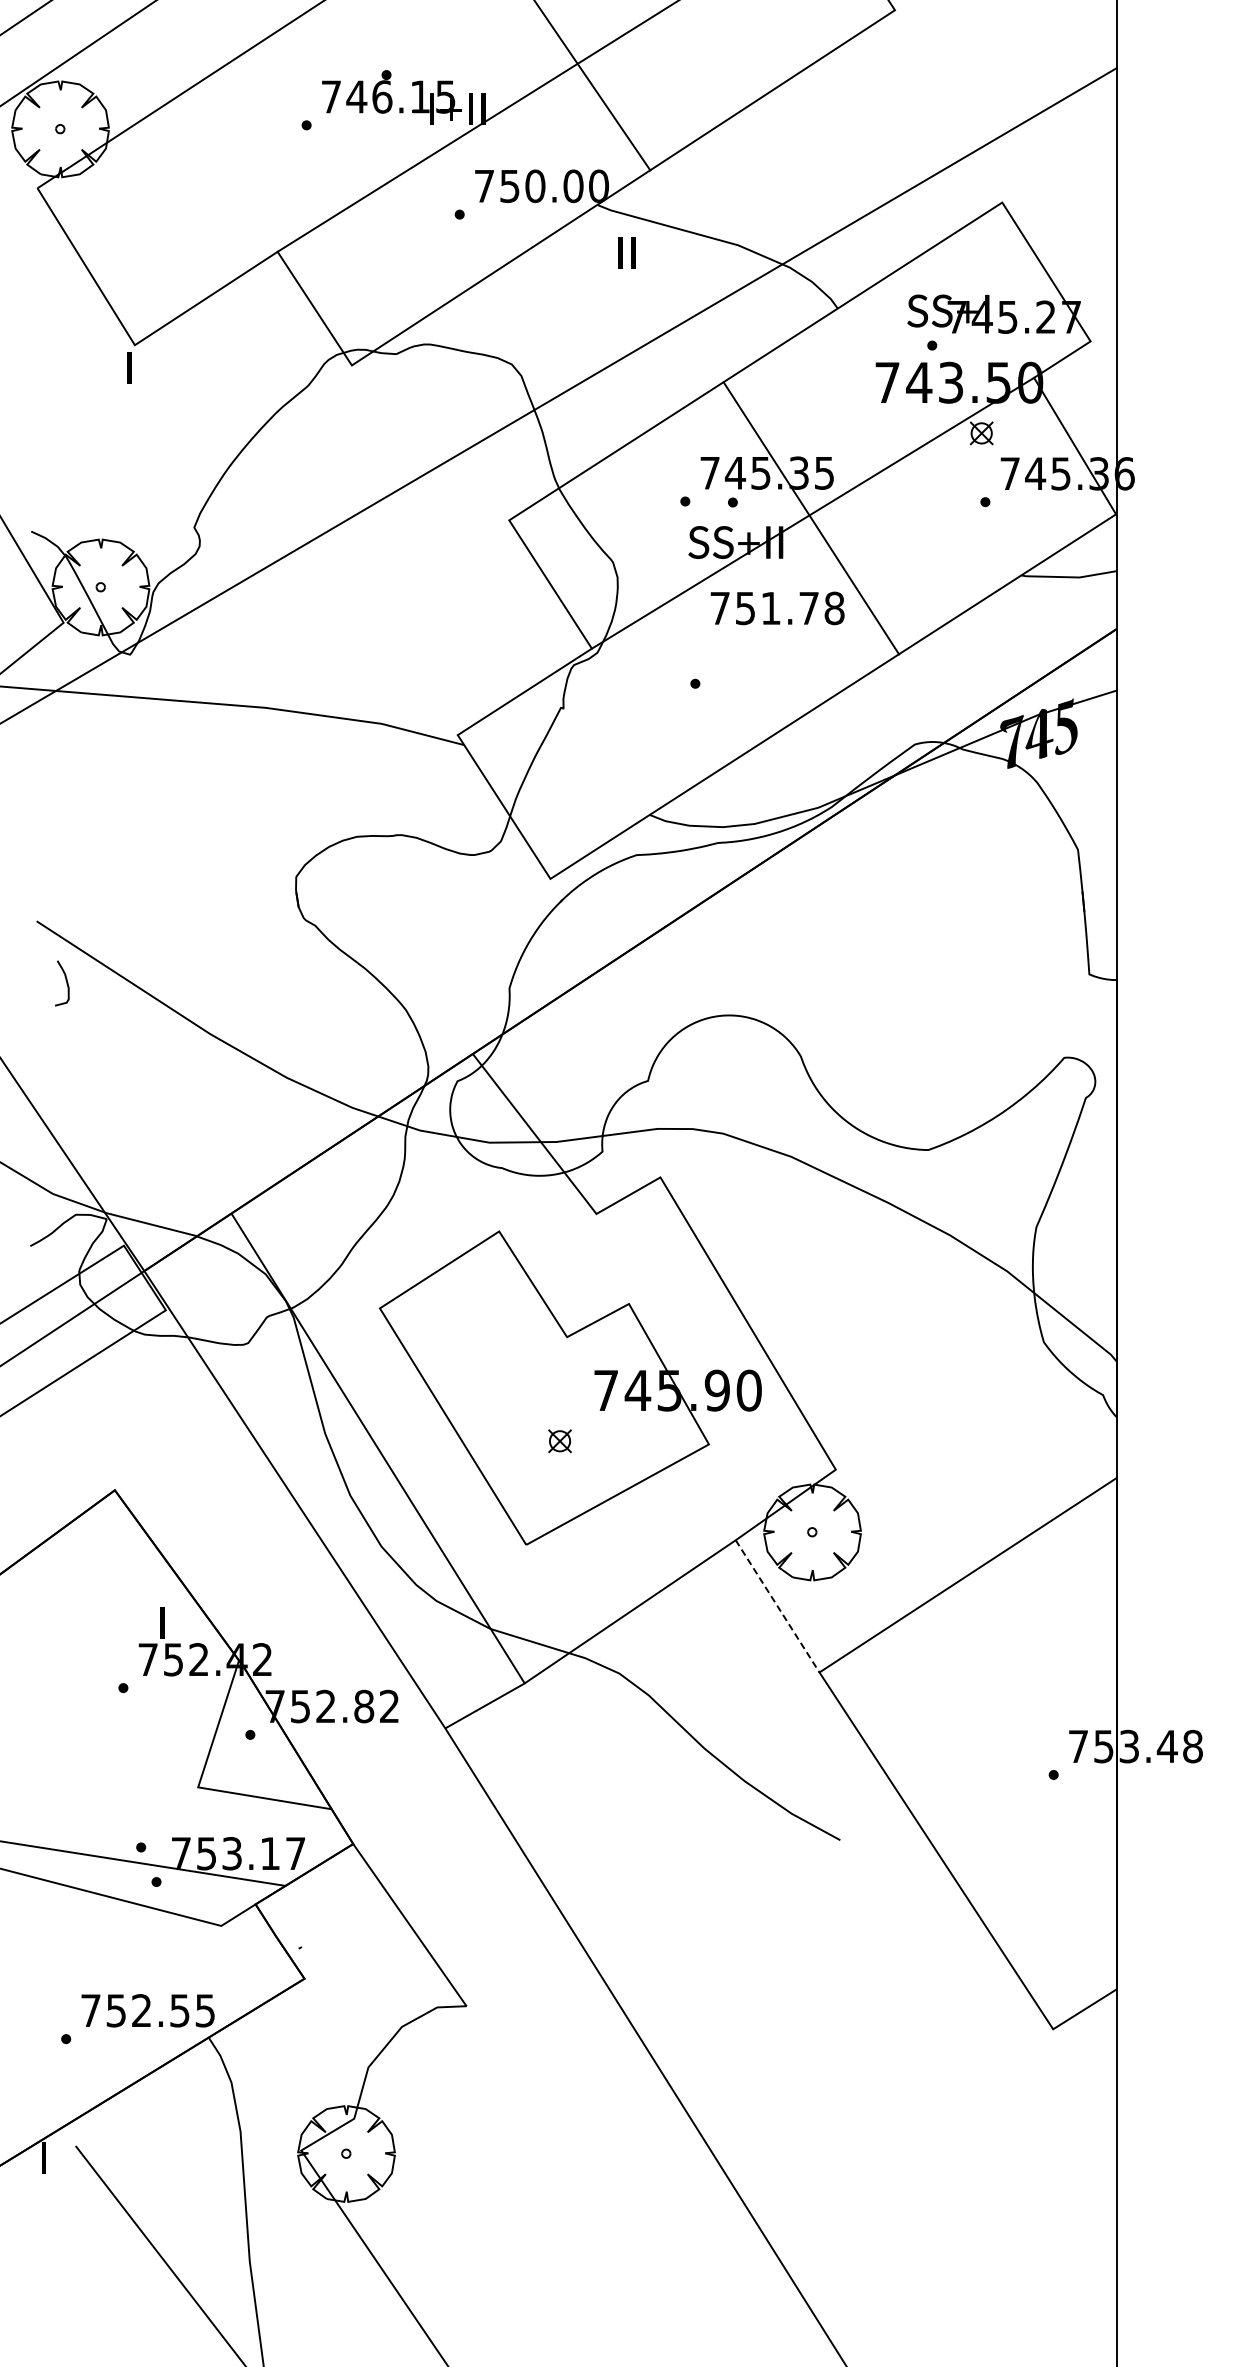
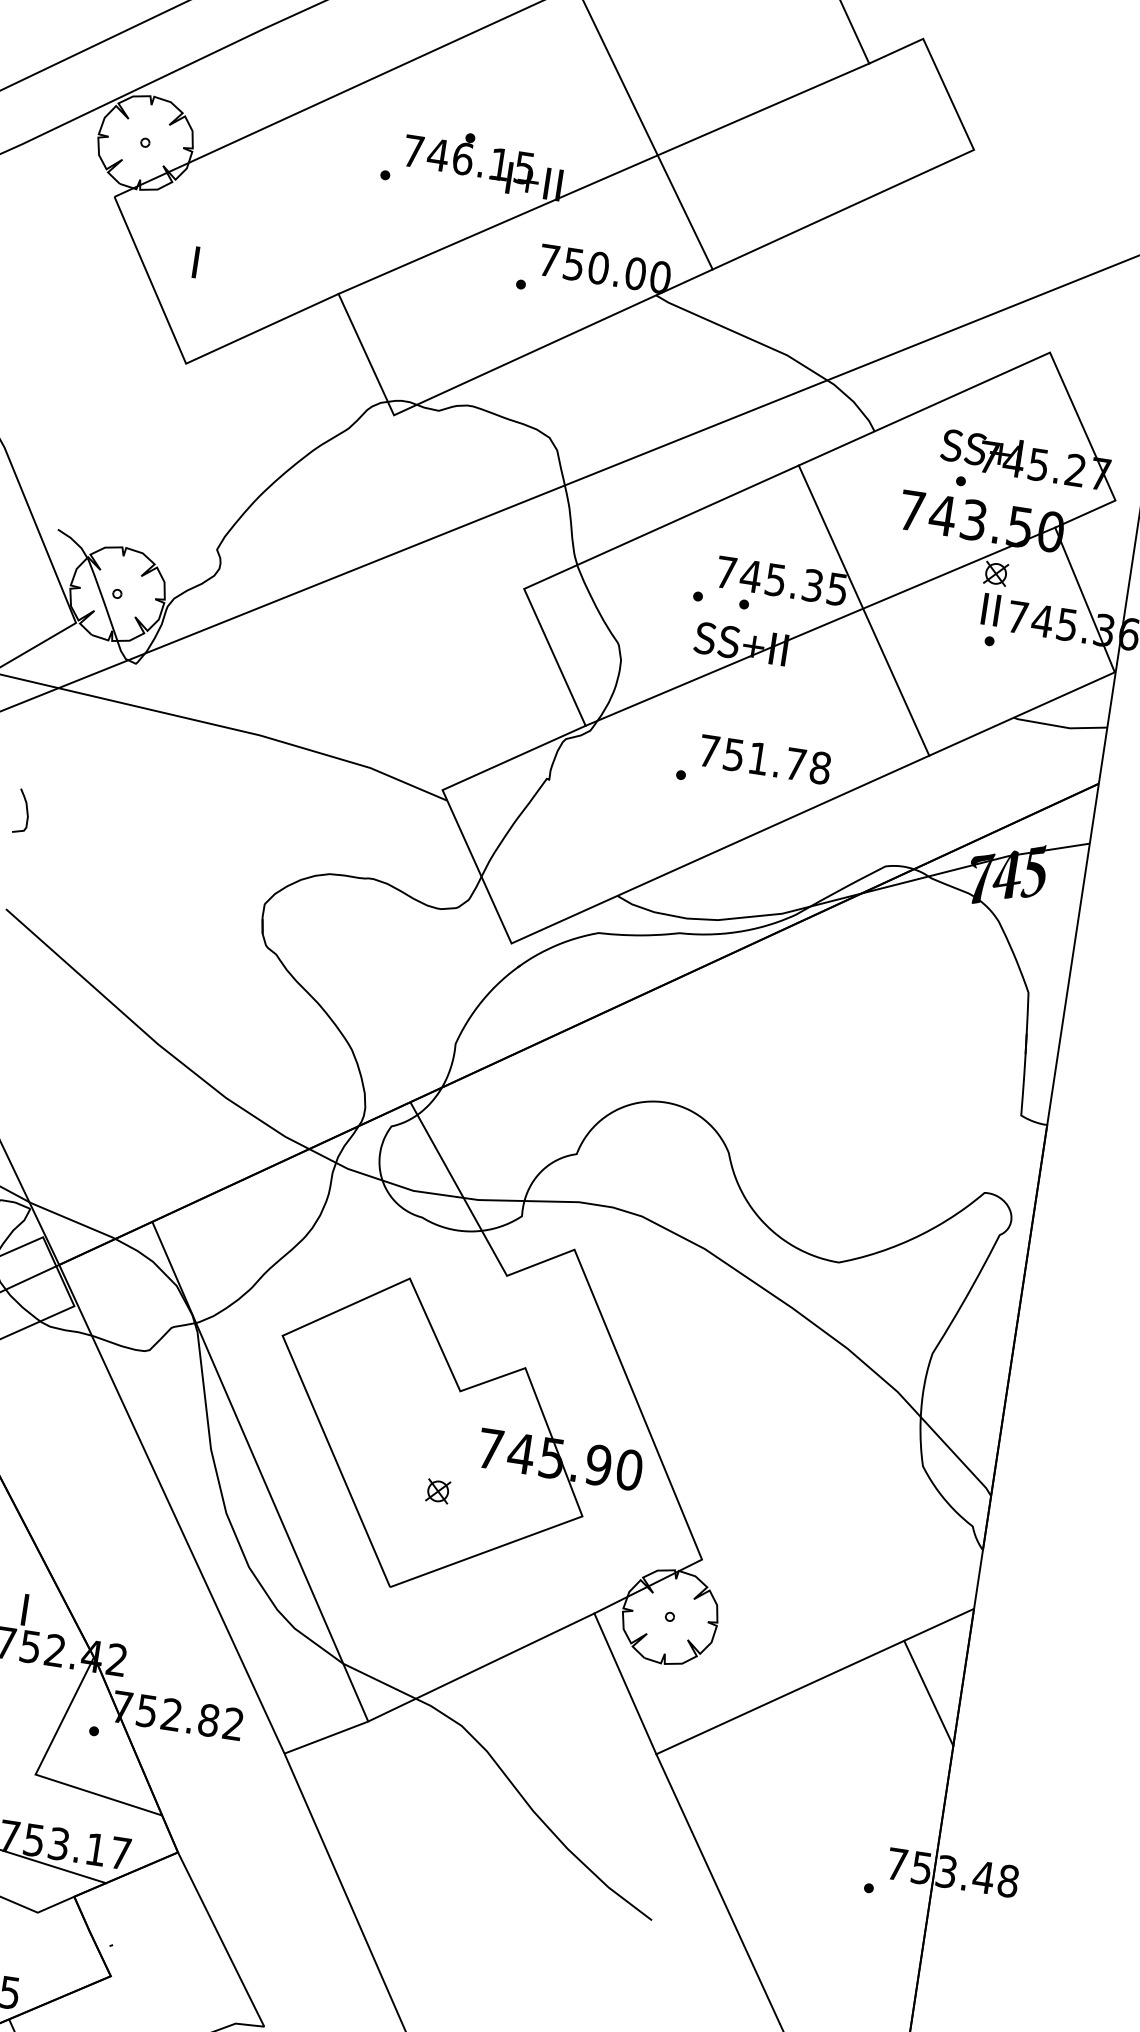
text: (626, 252) -> (990, 608), moved
text: (129, 367) -> (196, 262), moved
line: (811, 518) -> (864, 610), moved
text: (777, 608) -> (765, 759), moved
curve: (66, 983) -> (26, 812), moved
line: (1083, 1569) -> (928, 1692), added
line: (777, 1606) -> (625, 1683), dashed -> solid

